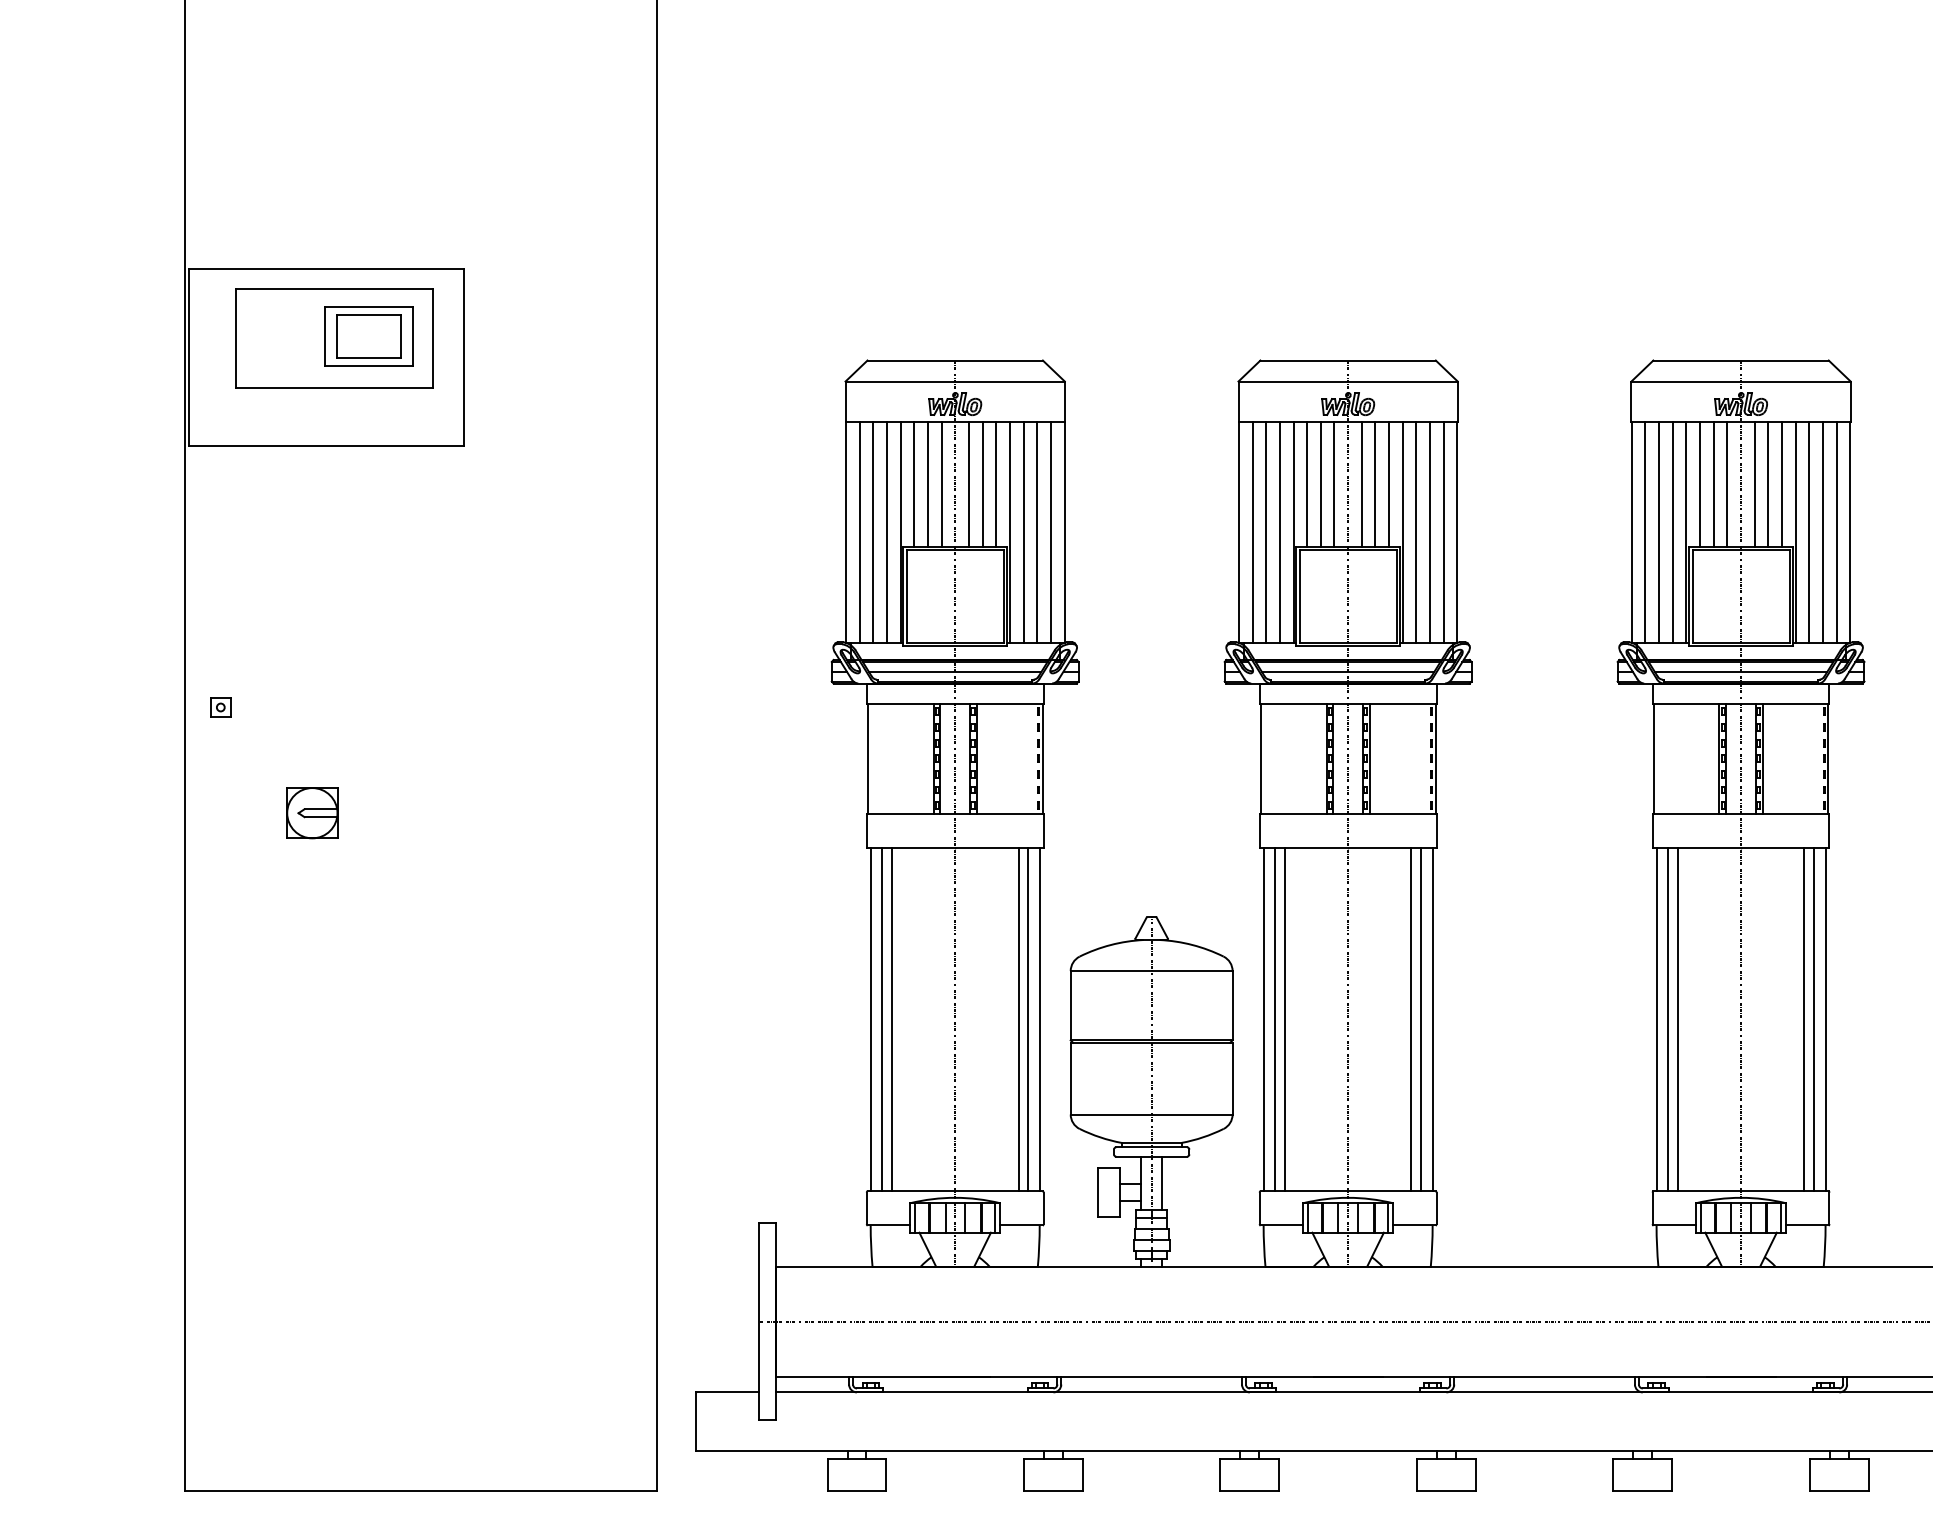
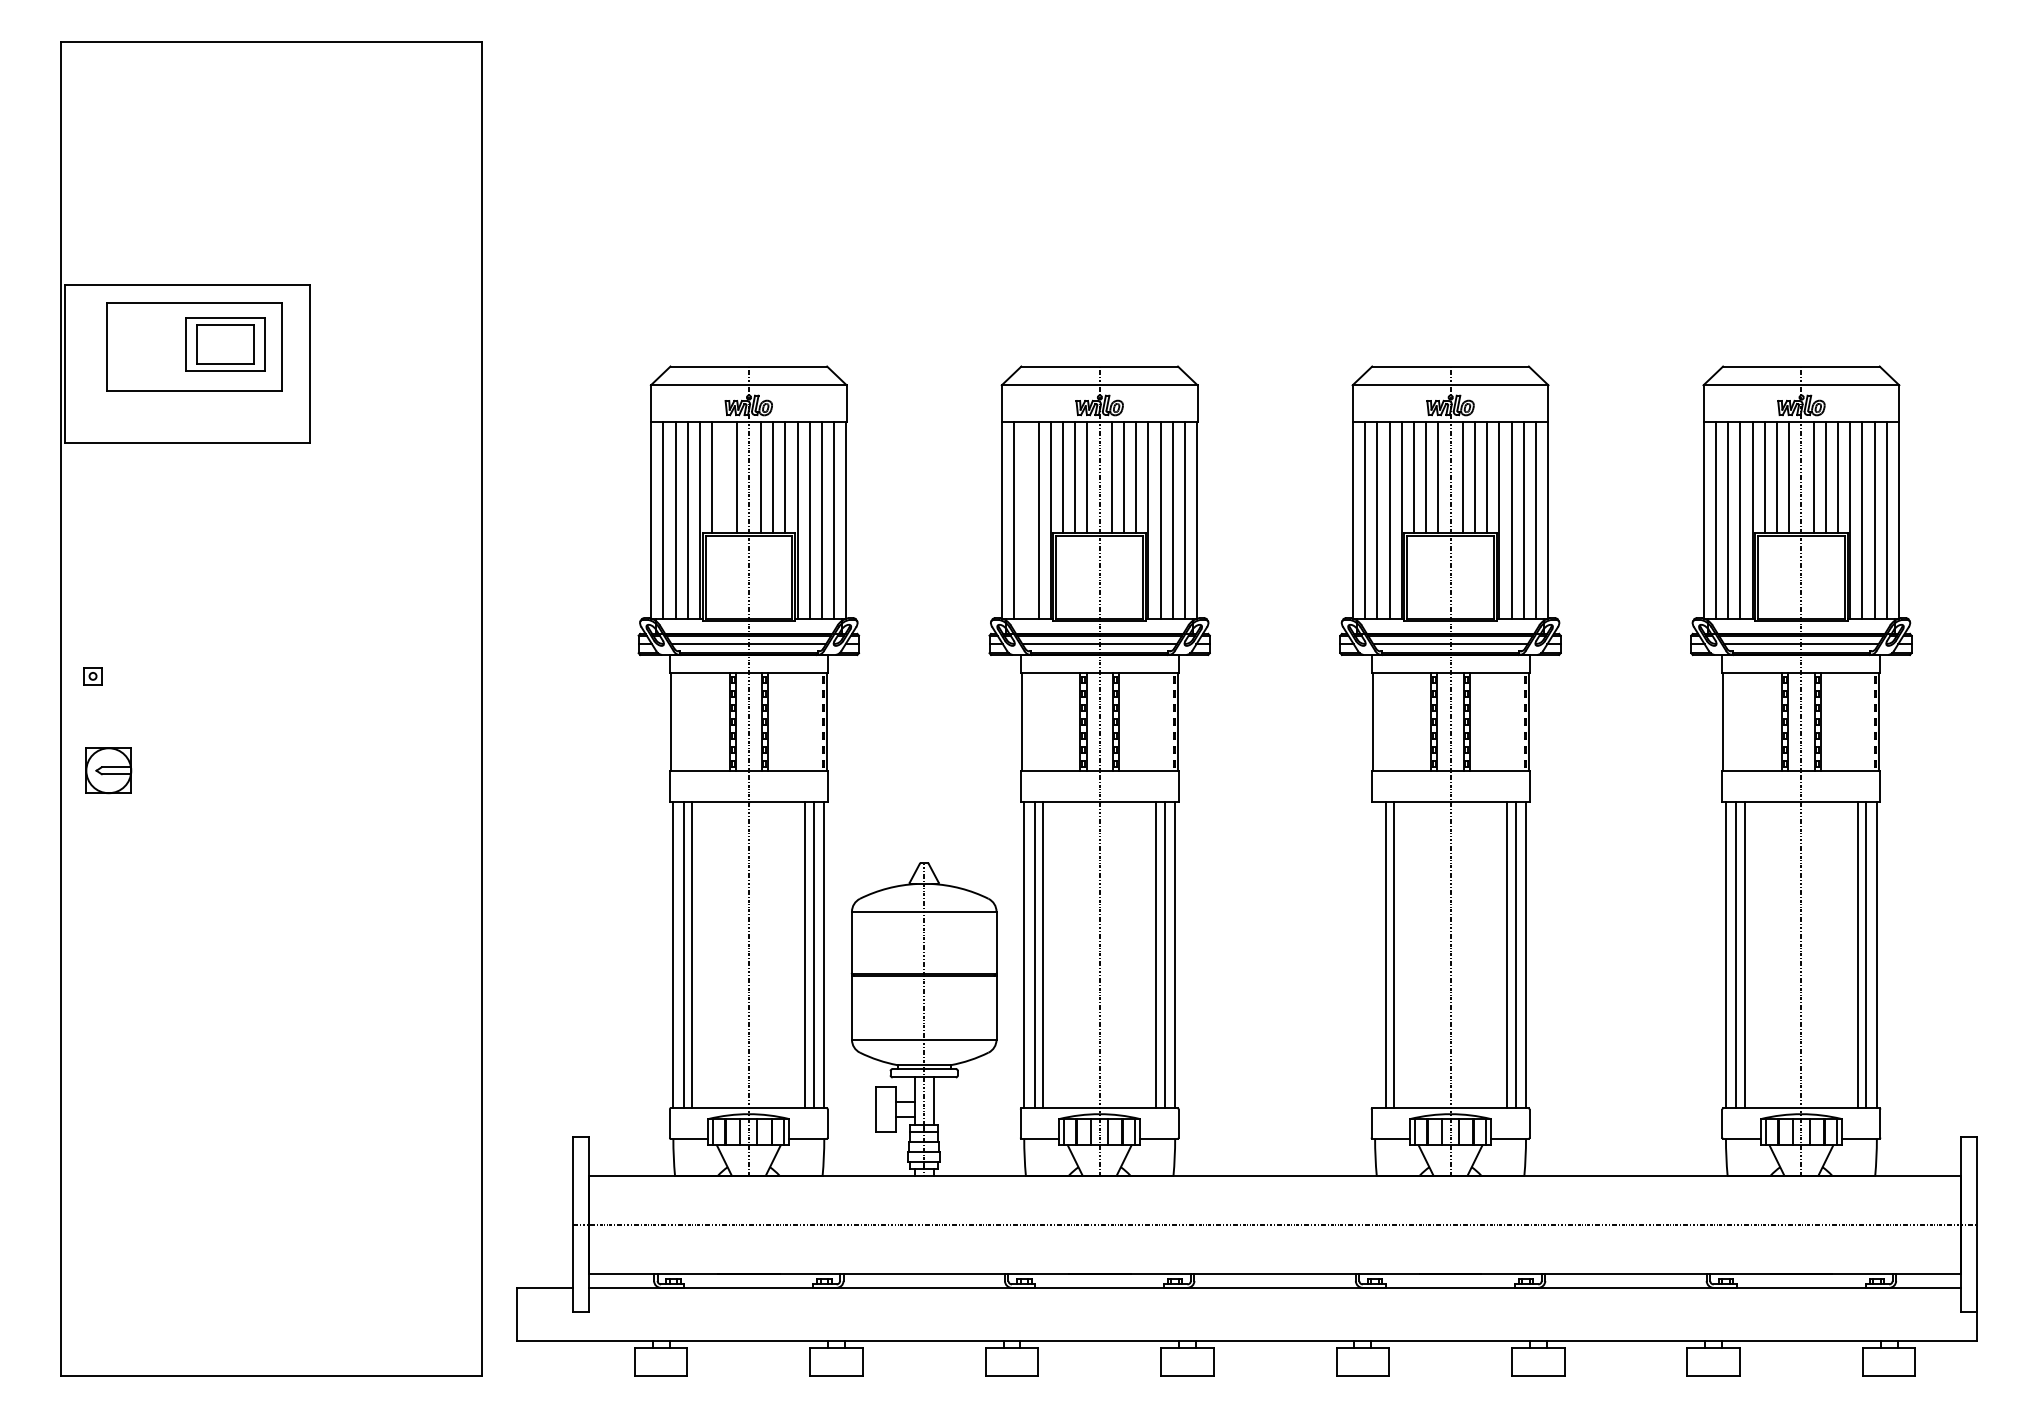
line: (927, 483) -> (724, 476), removed
line: (1266, 531) -> (1026, 519), removed
part: (312, 812) -> (108, 770), moved
line: (1657, 1018) -> (1375, 954), removed

